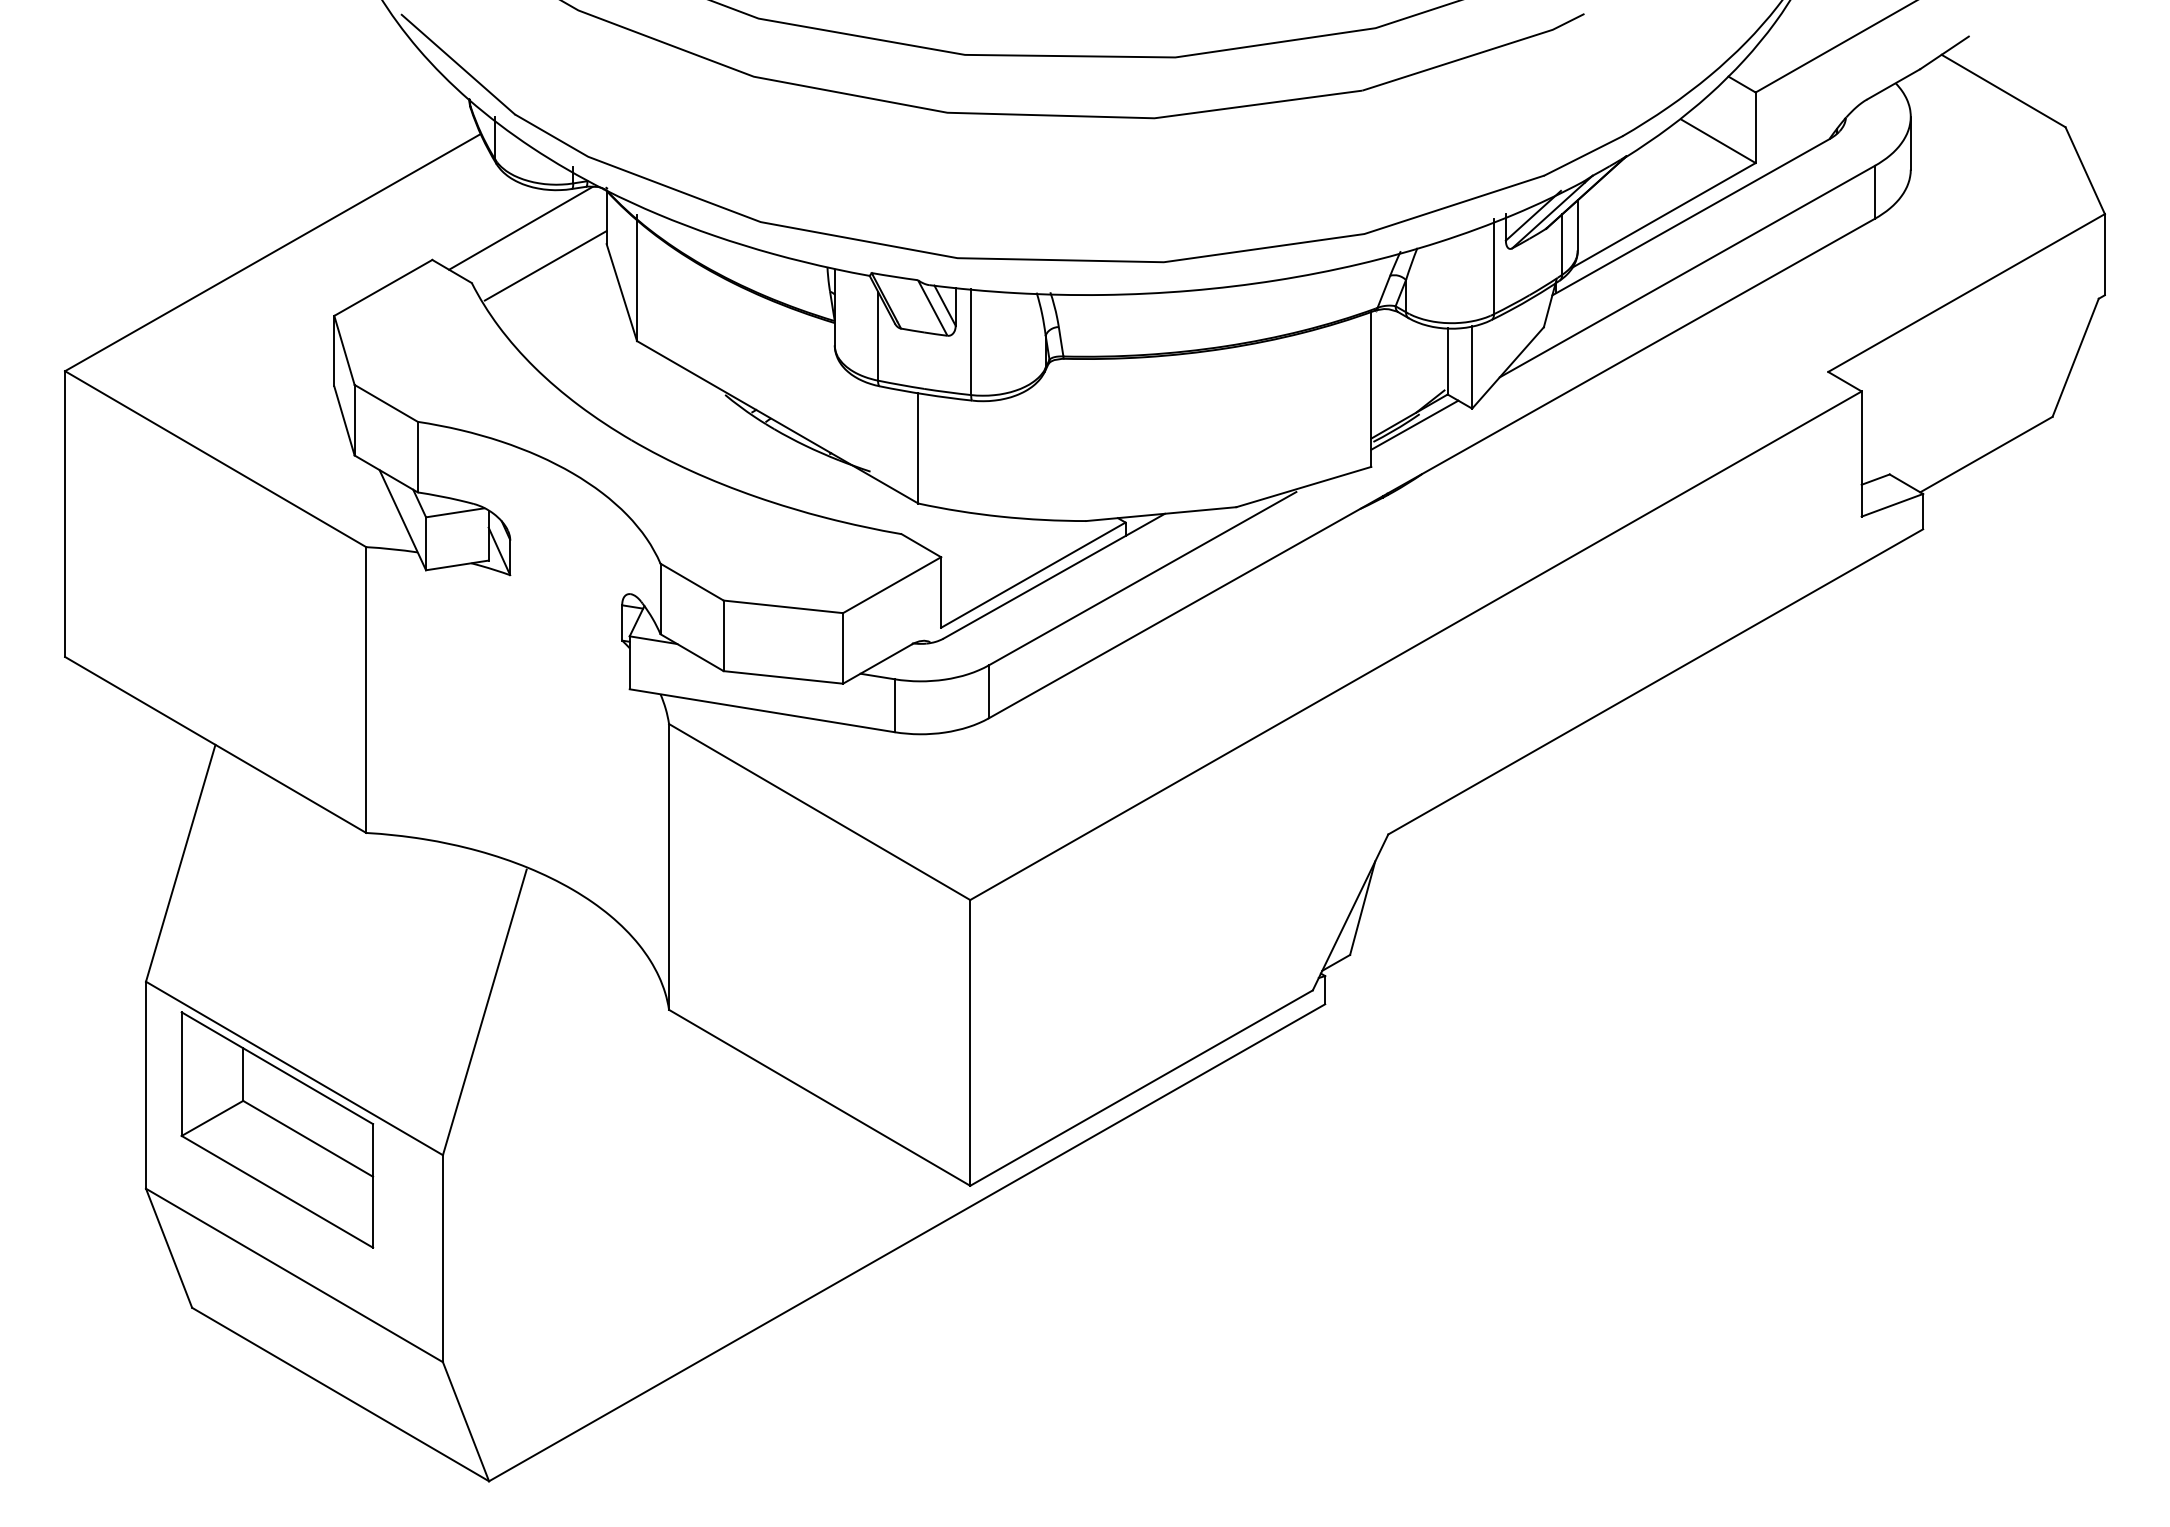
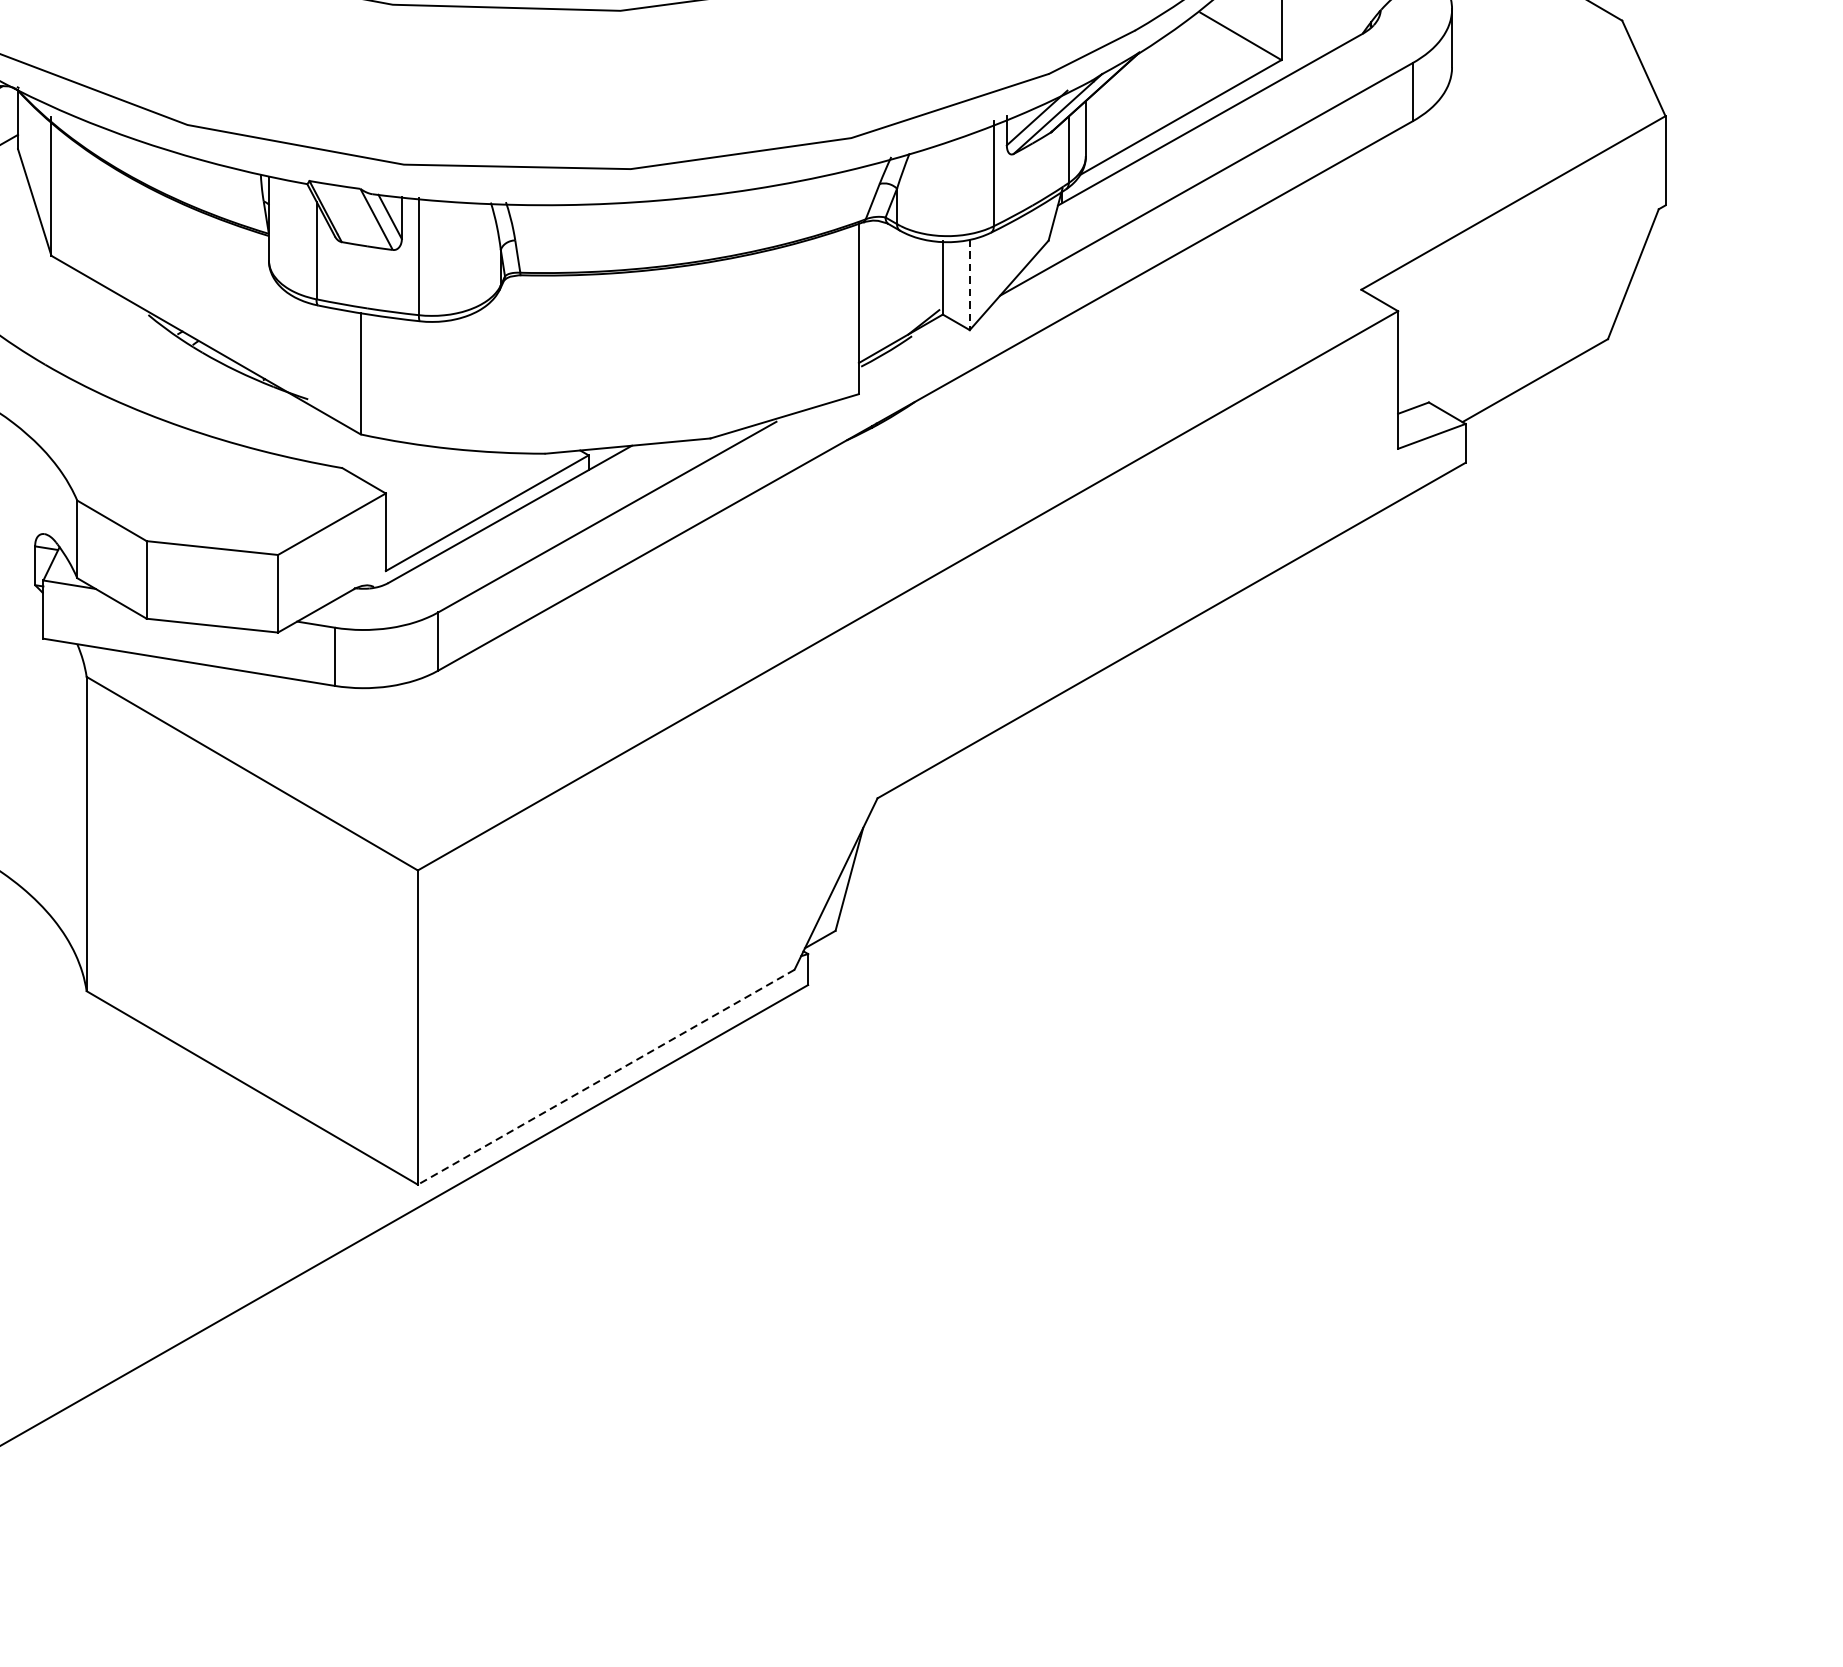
line: (1472, 367) -> (970, 284), solid -> dashed
line: (1414, 424) -> (906, 347), removed
line: (1141, 1088) -> (606, 1077), solid -> dashed

